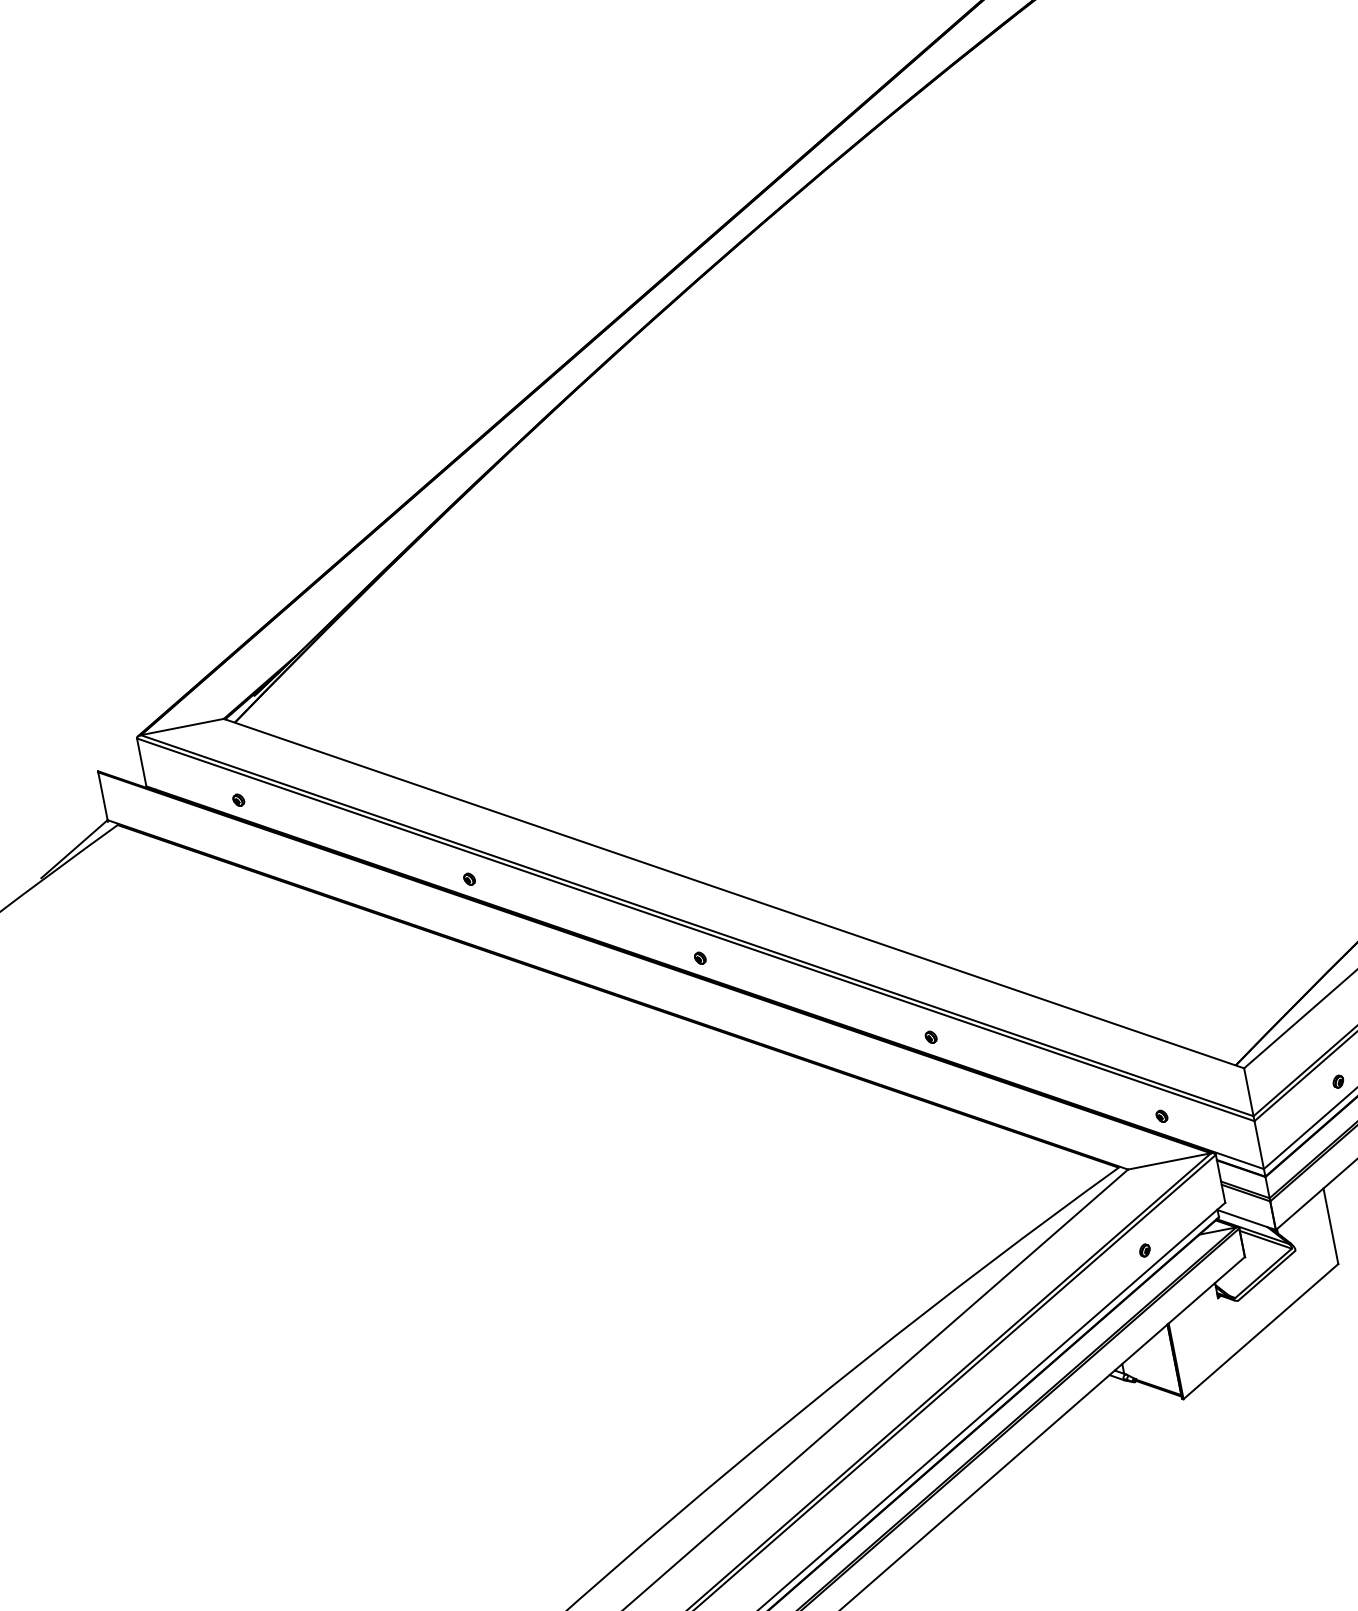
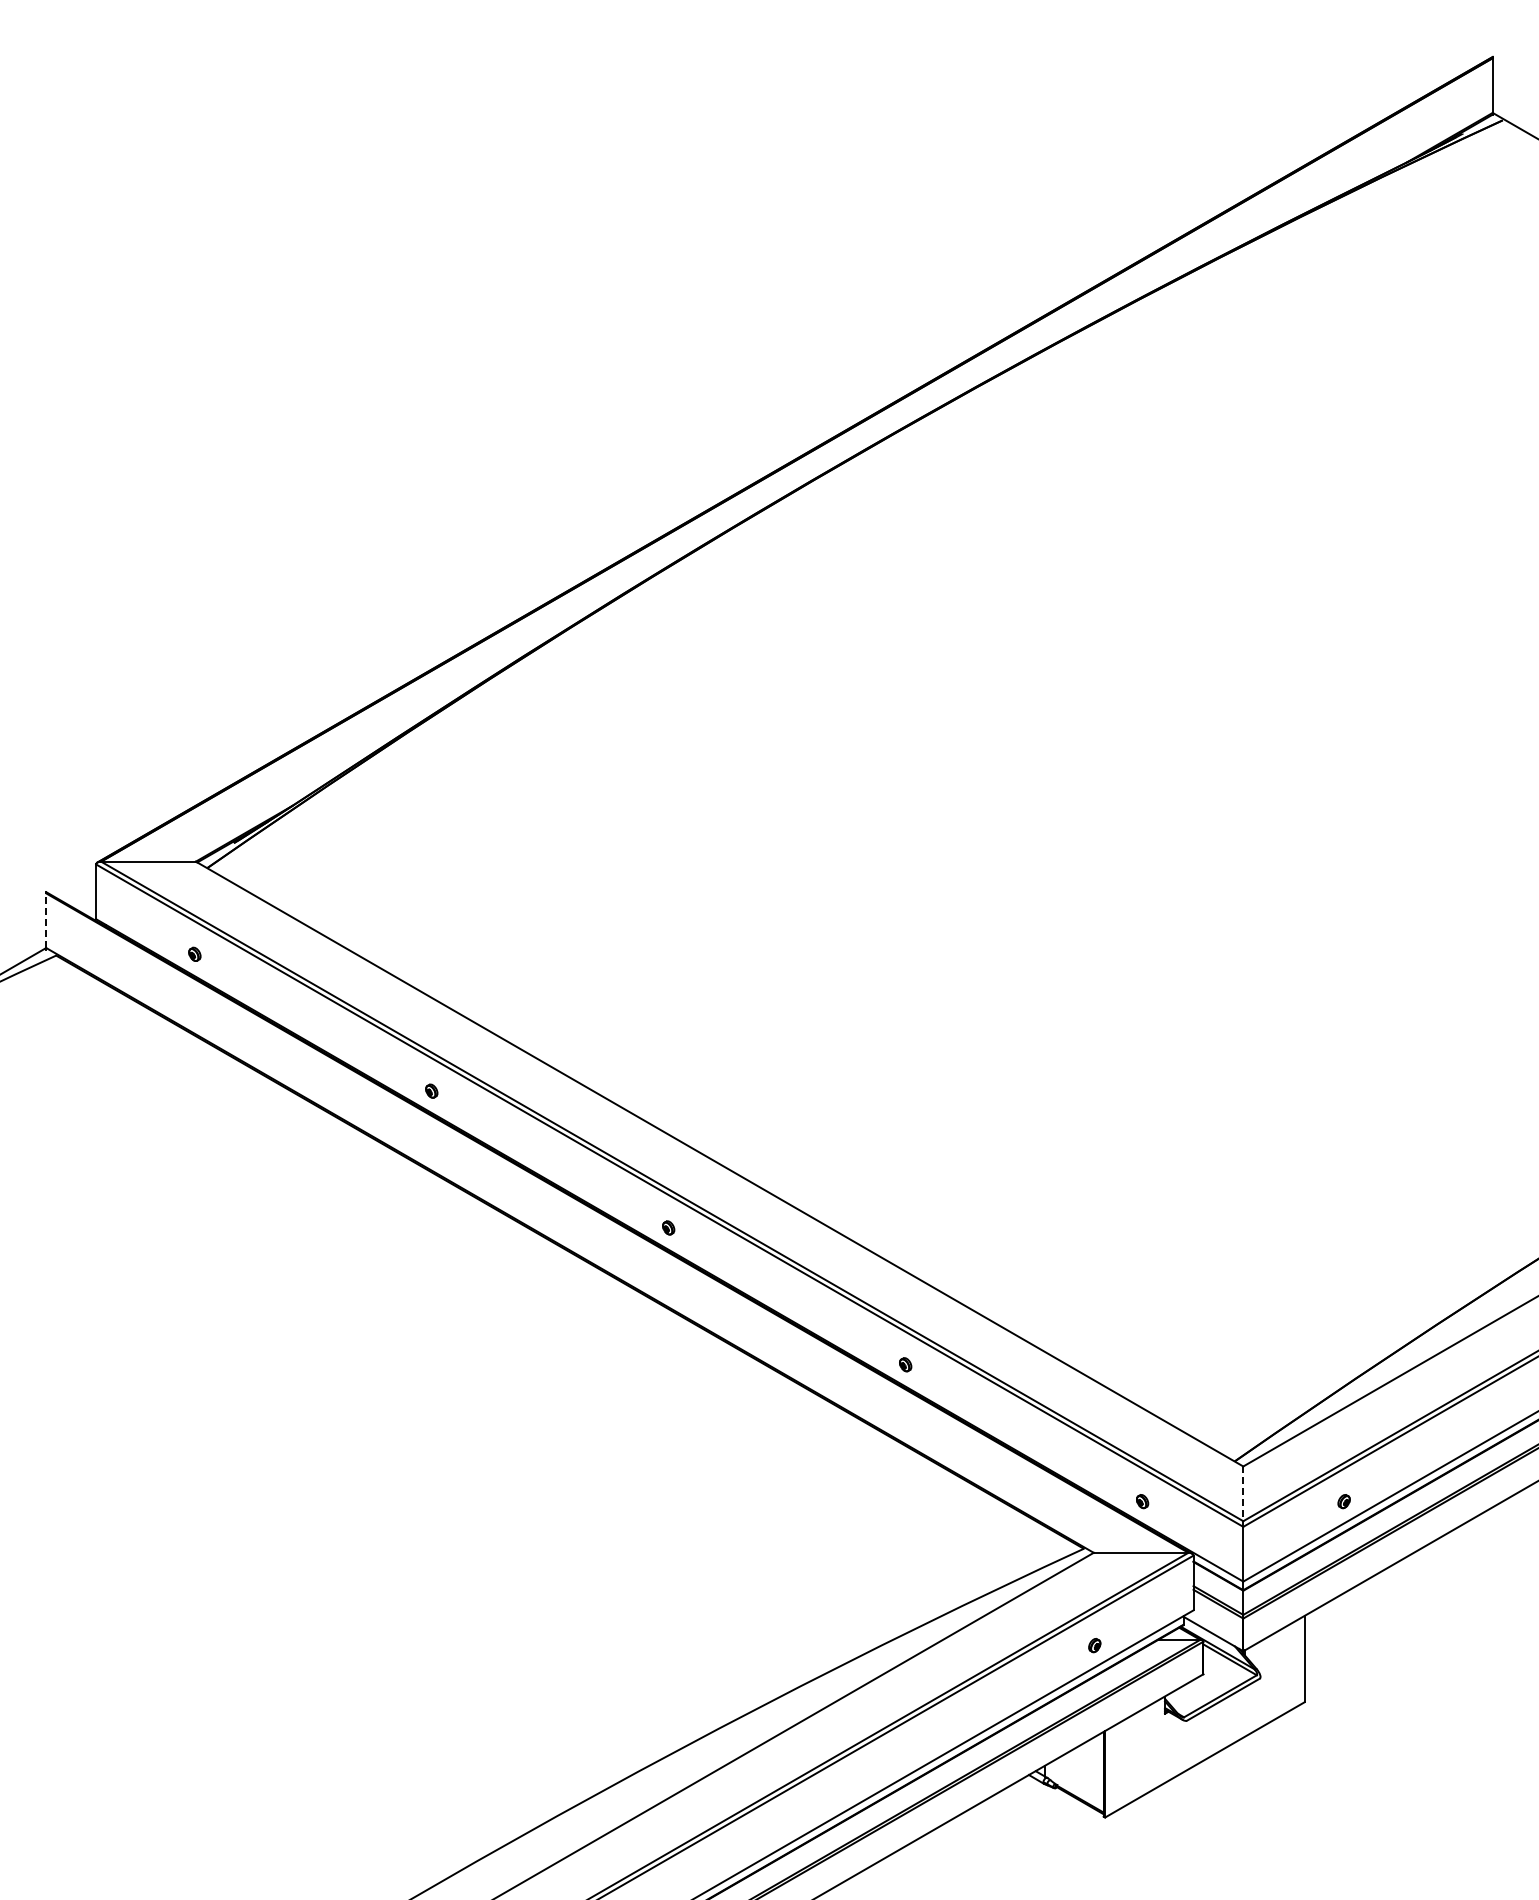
line: (103, 796) -> (46, 920), solid -> dashed
line: (1249, 1092) -> (1243, 1494), solid -> dashed

